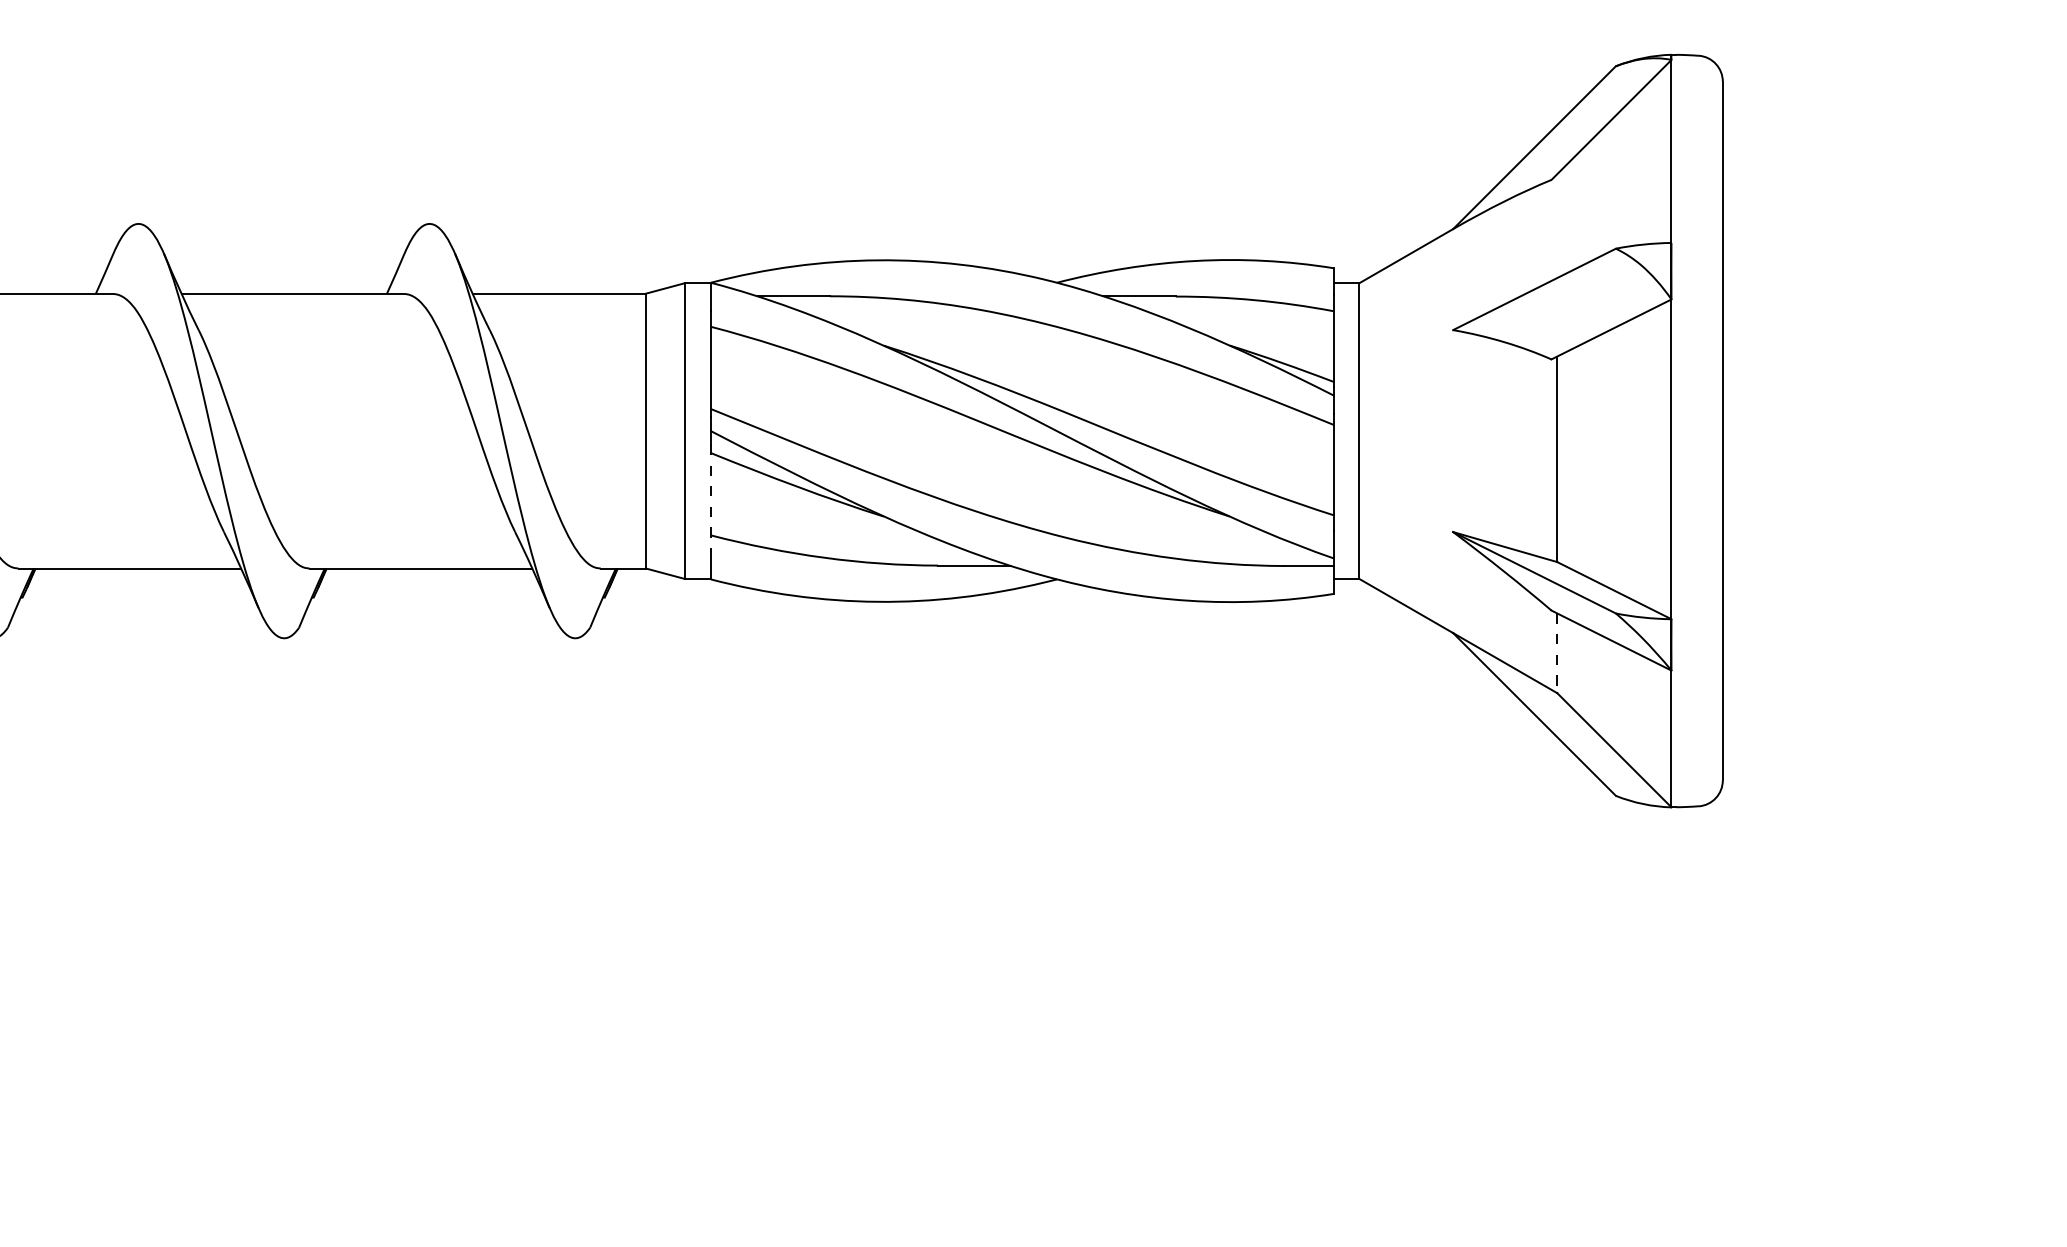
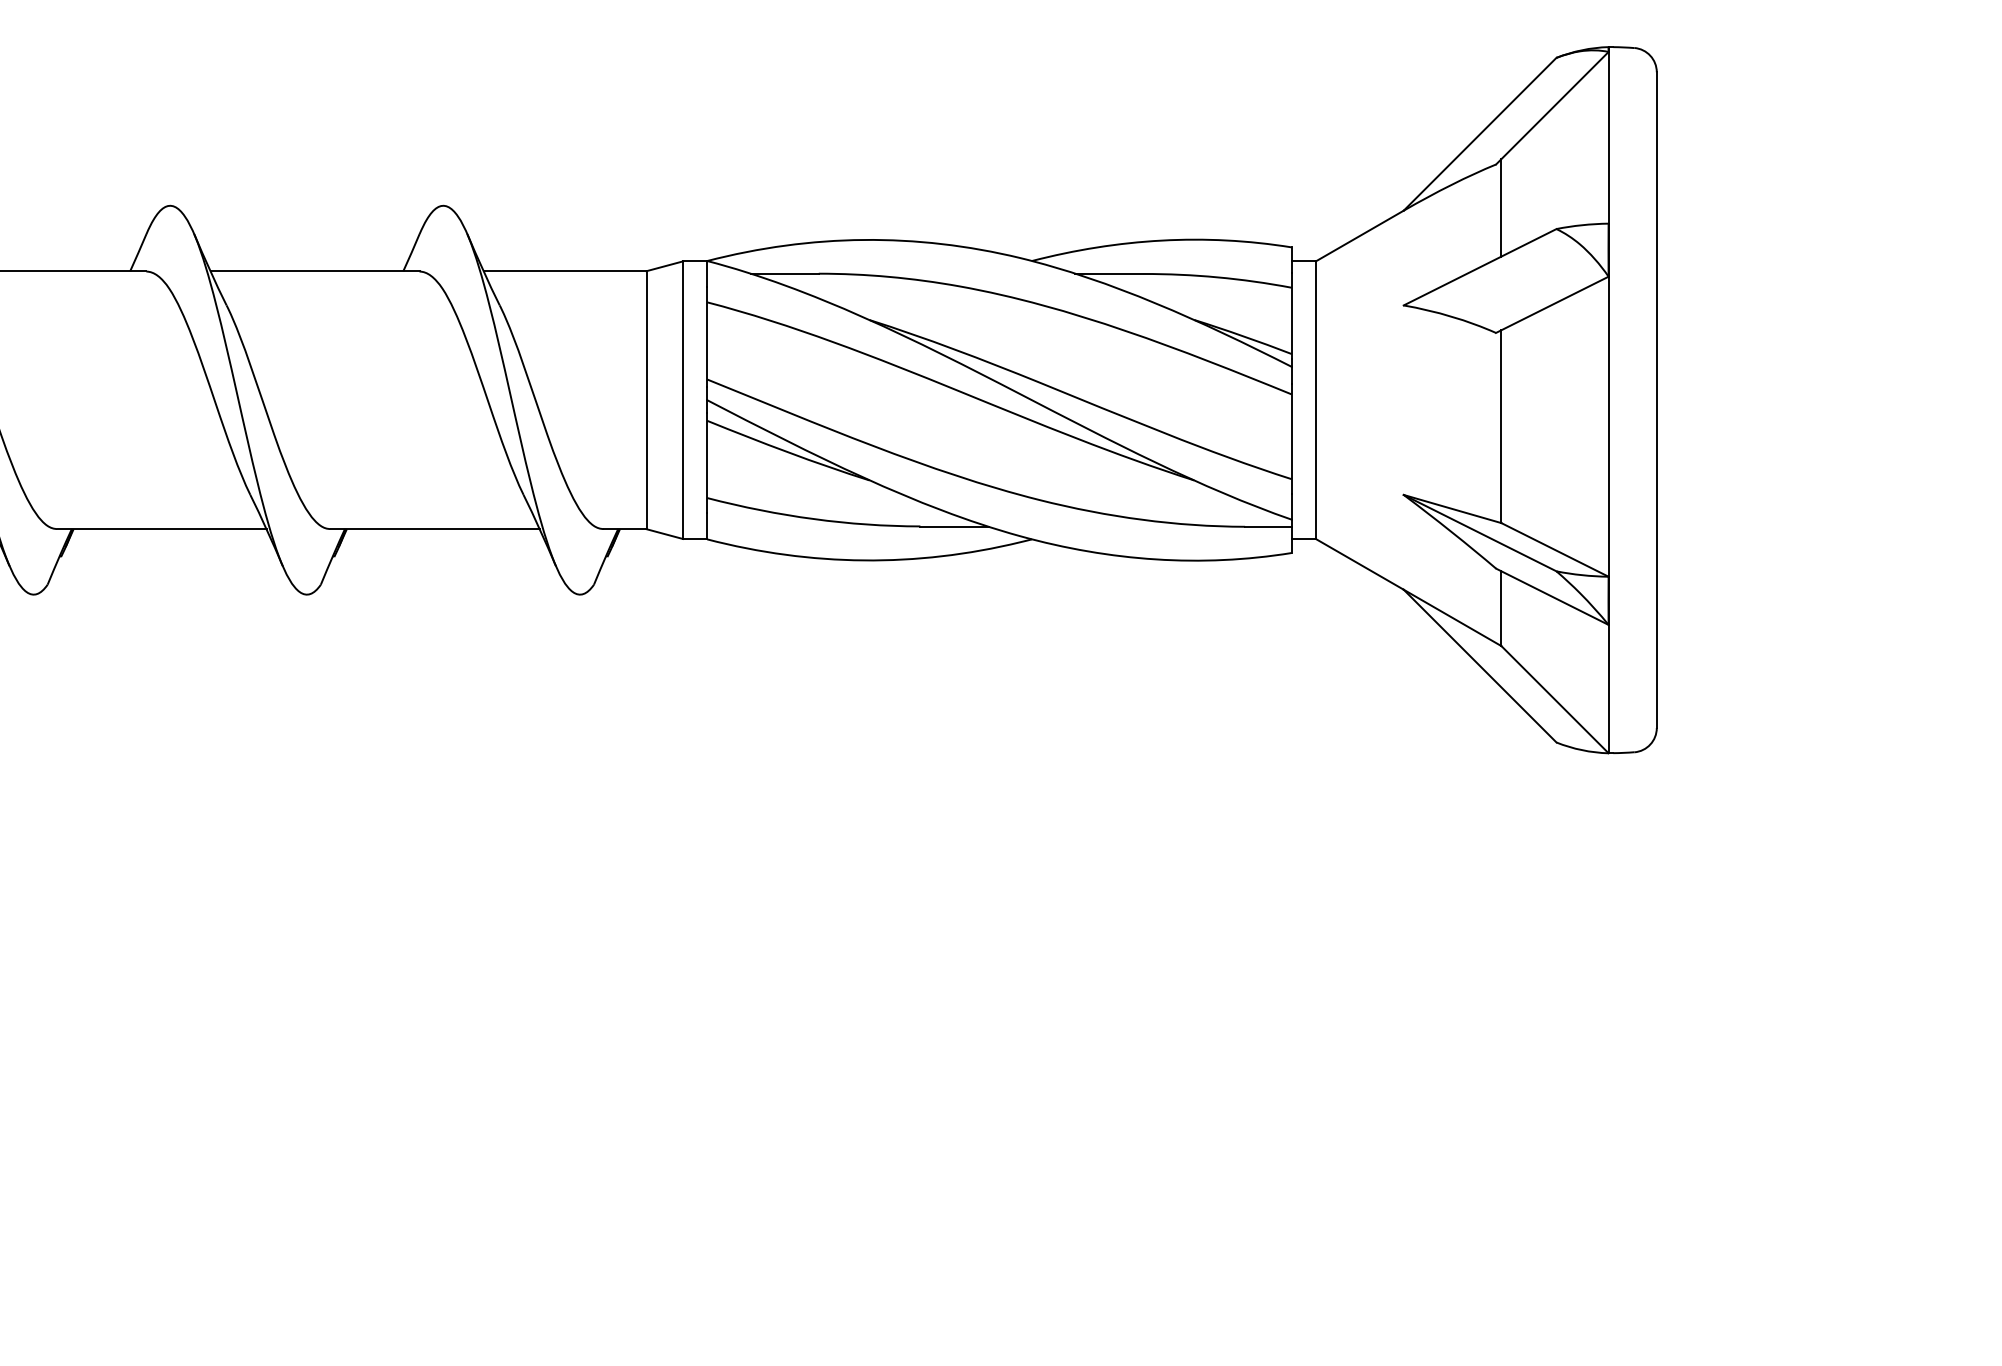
line: (1557, 225) -> (1501, 207), added
line: (711, 498) -> (707, 463), dashed -> solid
line: (1557, 654) -> (1501, 609), dashed -> solid

